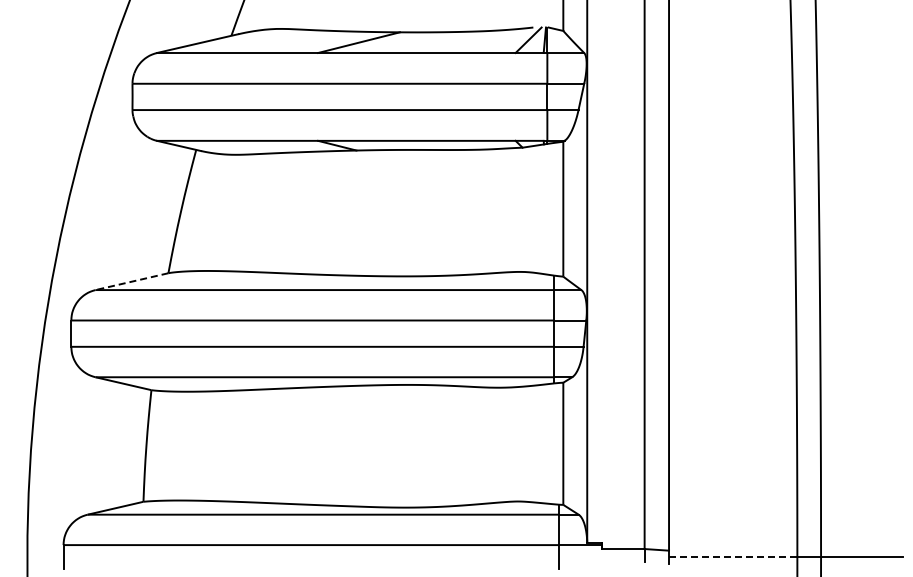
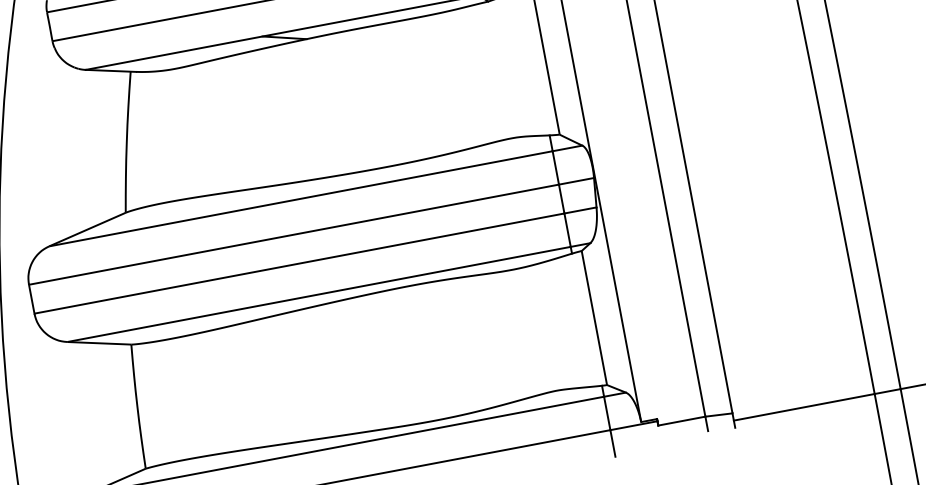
line: (132, 281) -> (88, 229), dashed -> solid
line: (733, 557) -> (804, 407), dashed -> solid

